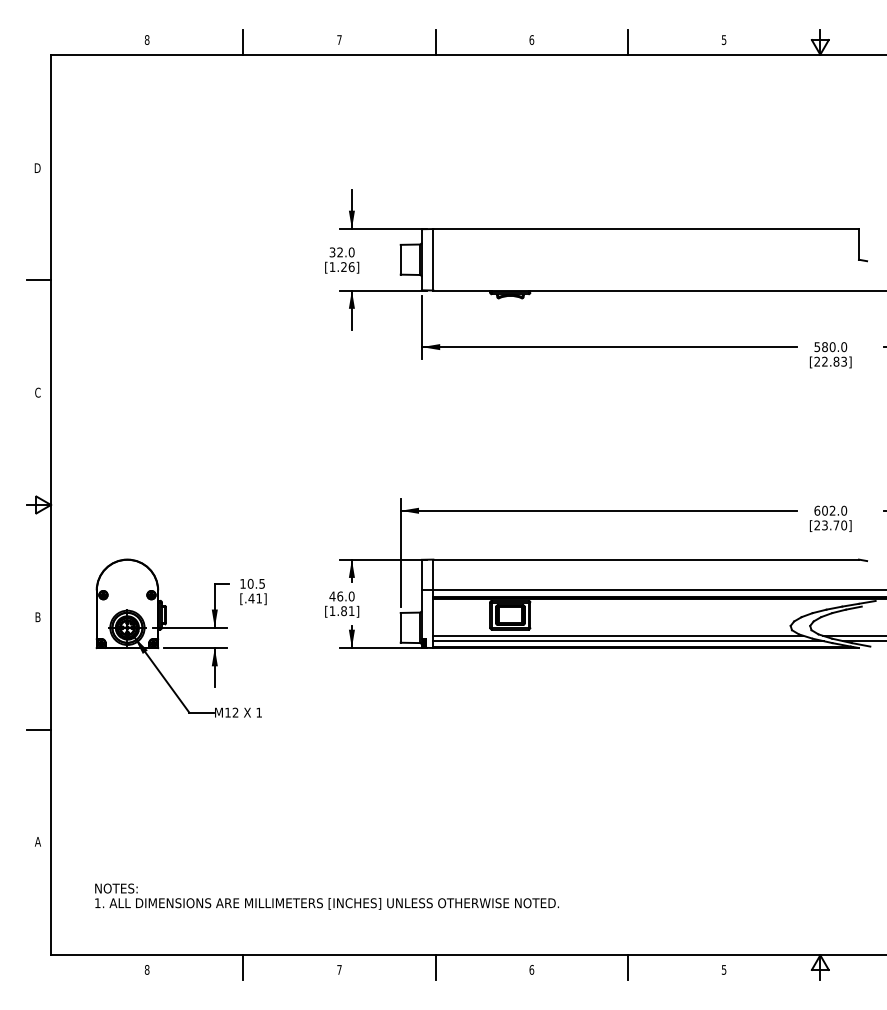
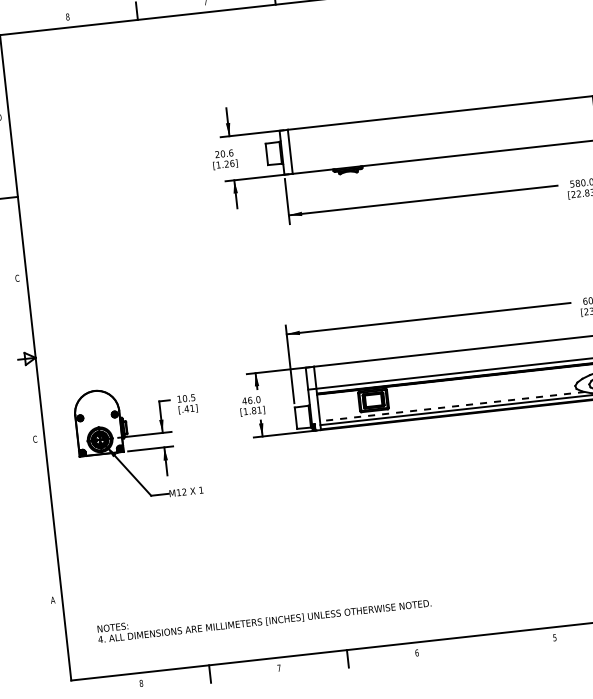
text: (341, 252) -> (223, 153), 32.0 -> 20.6
text: (37, 617) -> (34, 439), B -> C
line: (618, 635) -> (452, 406), solid -> dashed
line: (38, 729) -> (44, 519), removed
text: (97, 903) -> (100, 639), 1. -> 4.
line: (628, 967) -> (486, 643), removed

